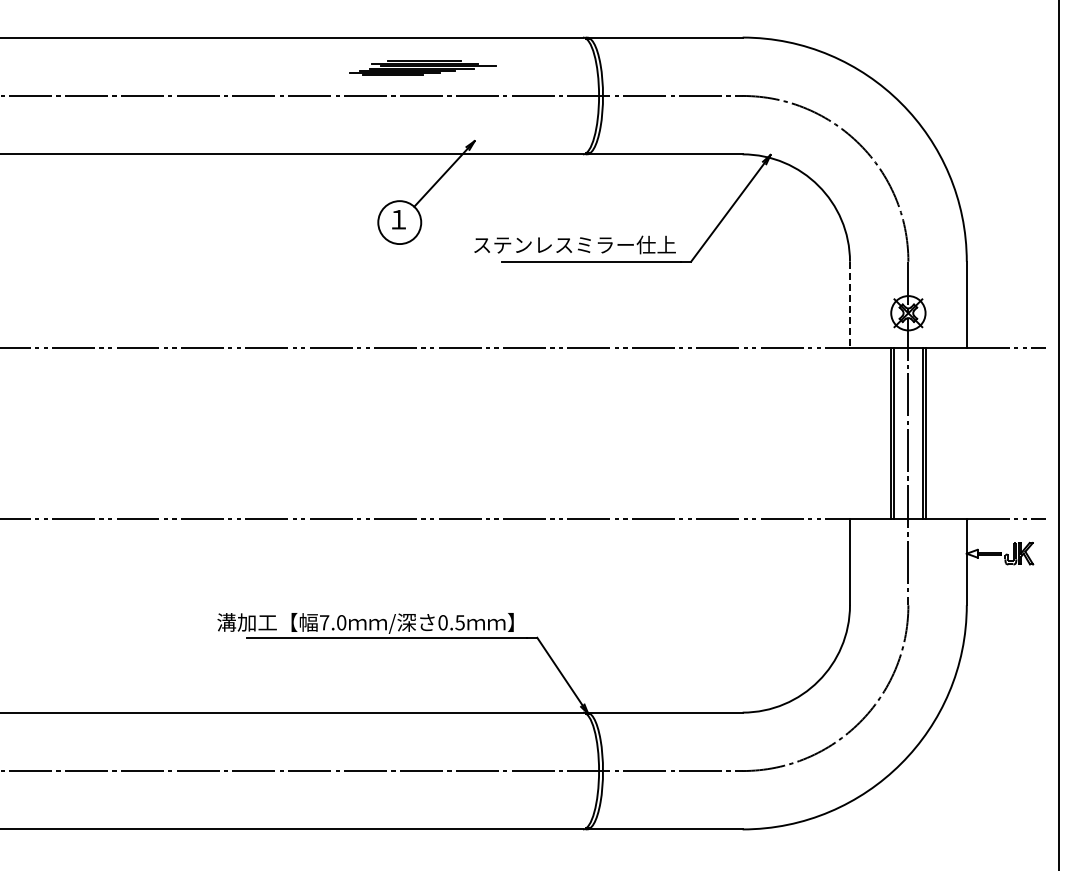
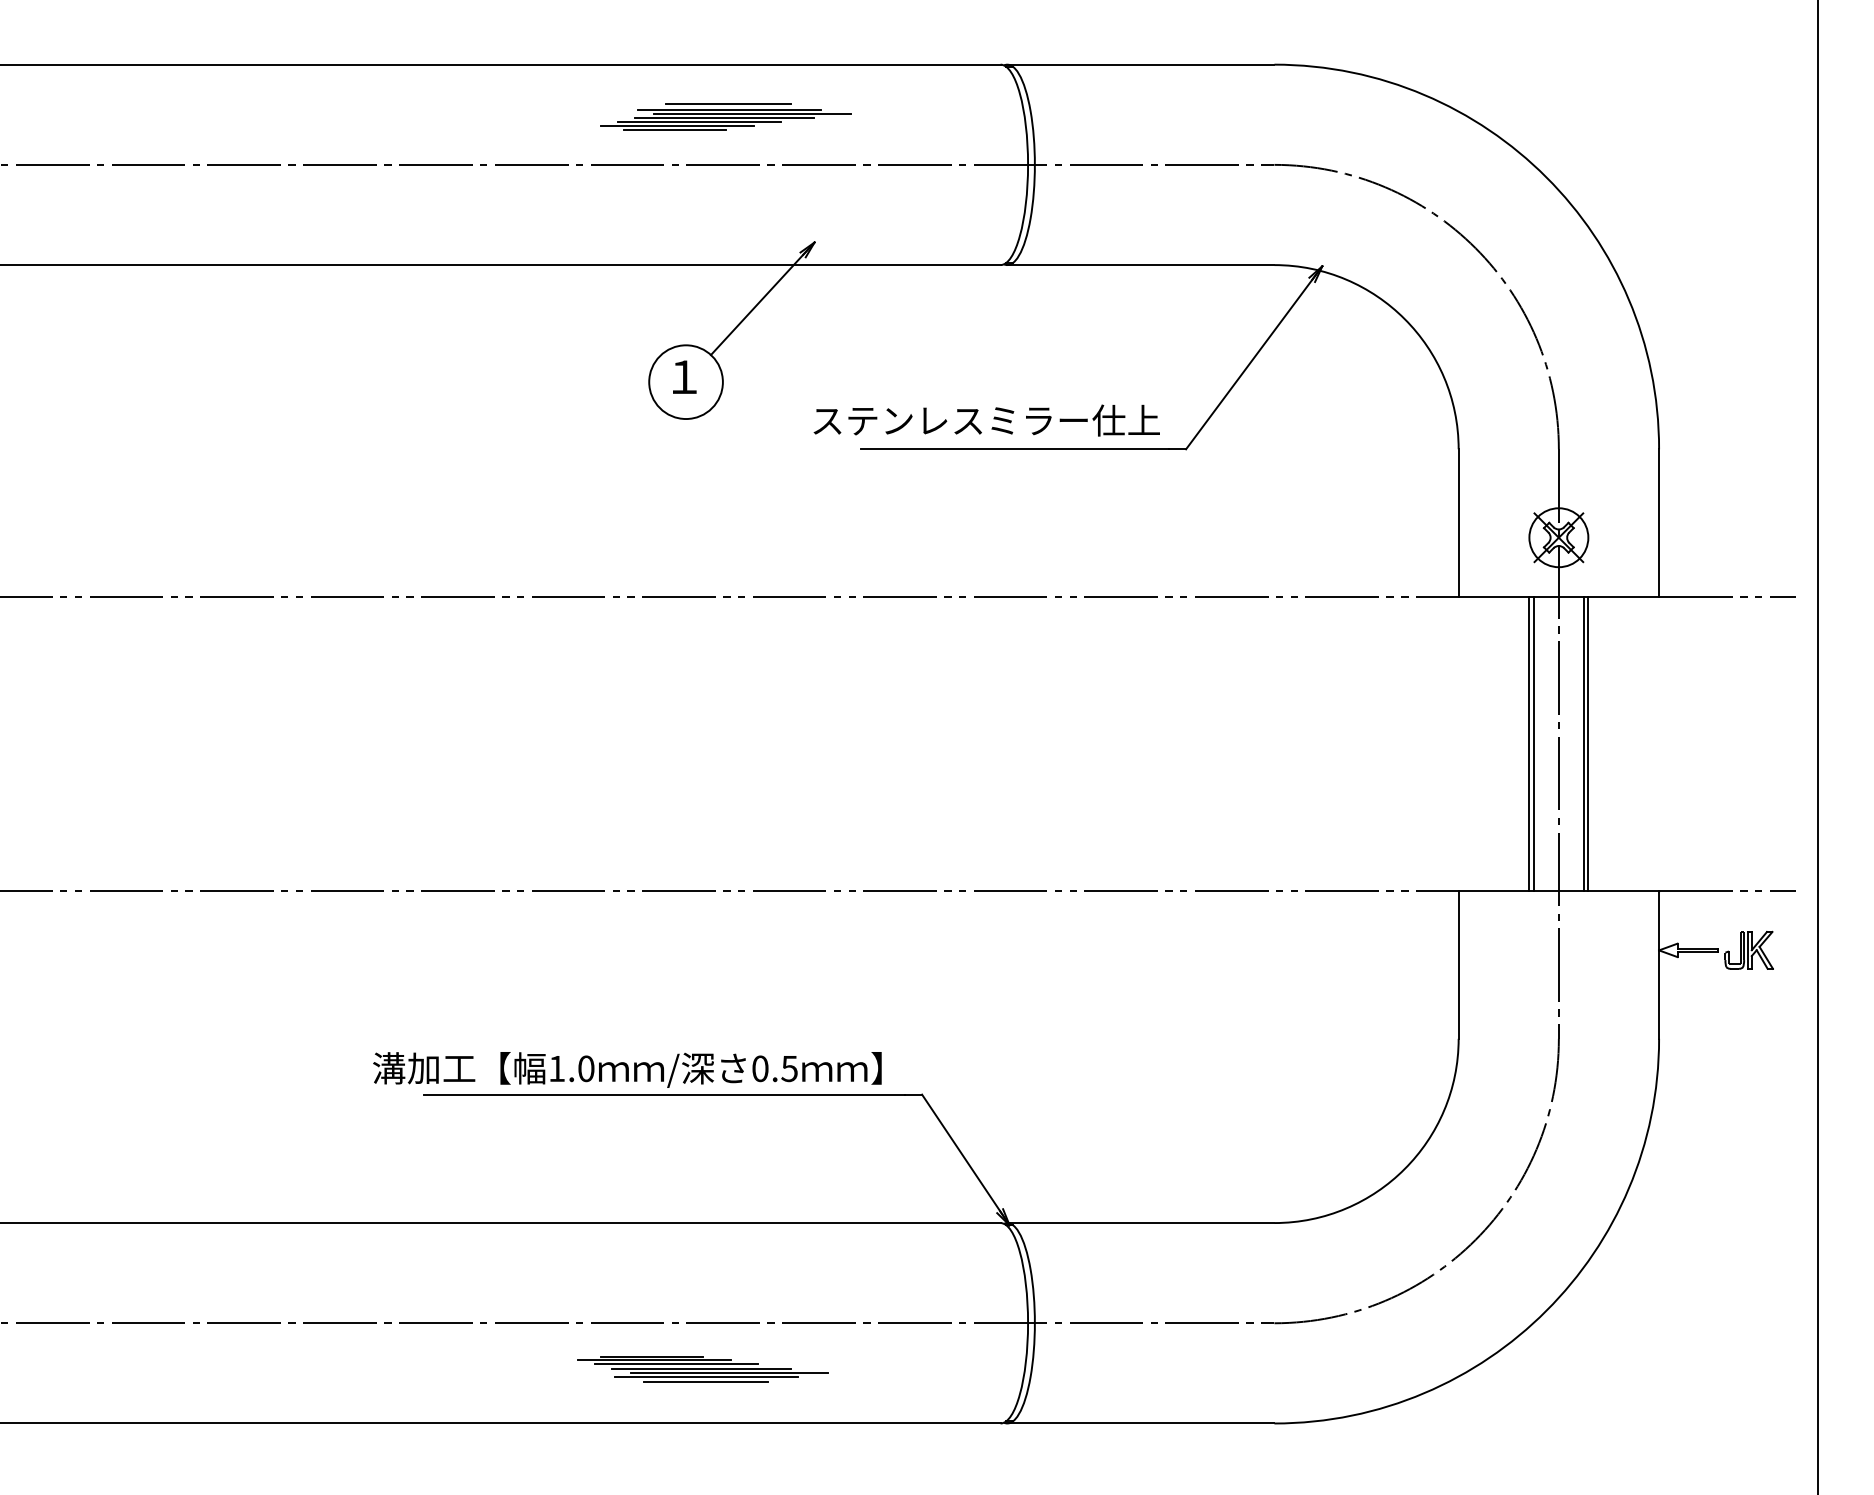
line: (850, 304) -> (1459, 522), dashed -> solid
text: (324, 622) -> (556, 1068), 7.0 -> 1.0
part: (409, 797) -> (702, 1368), added

